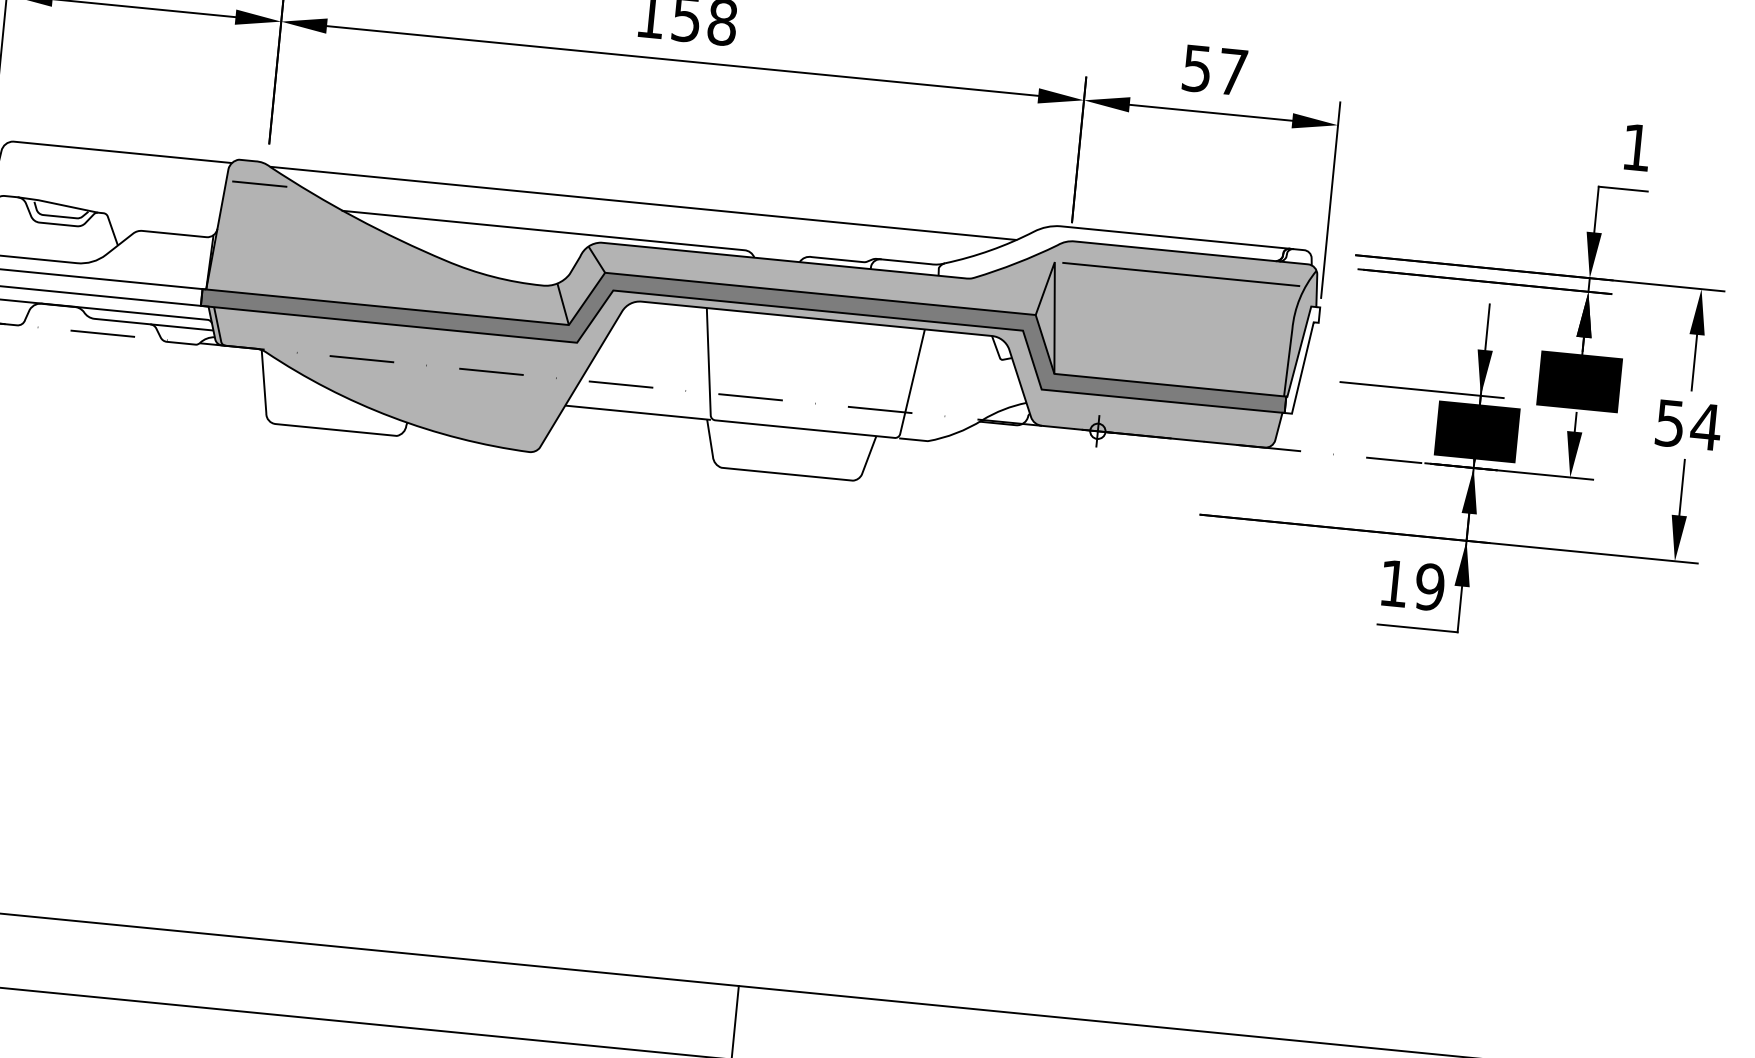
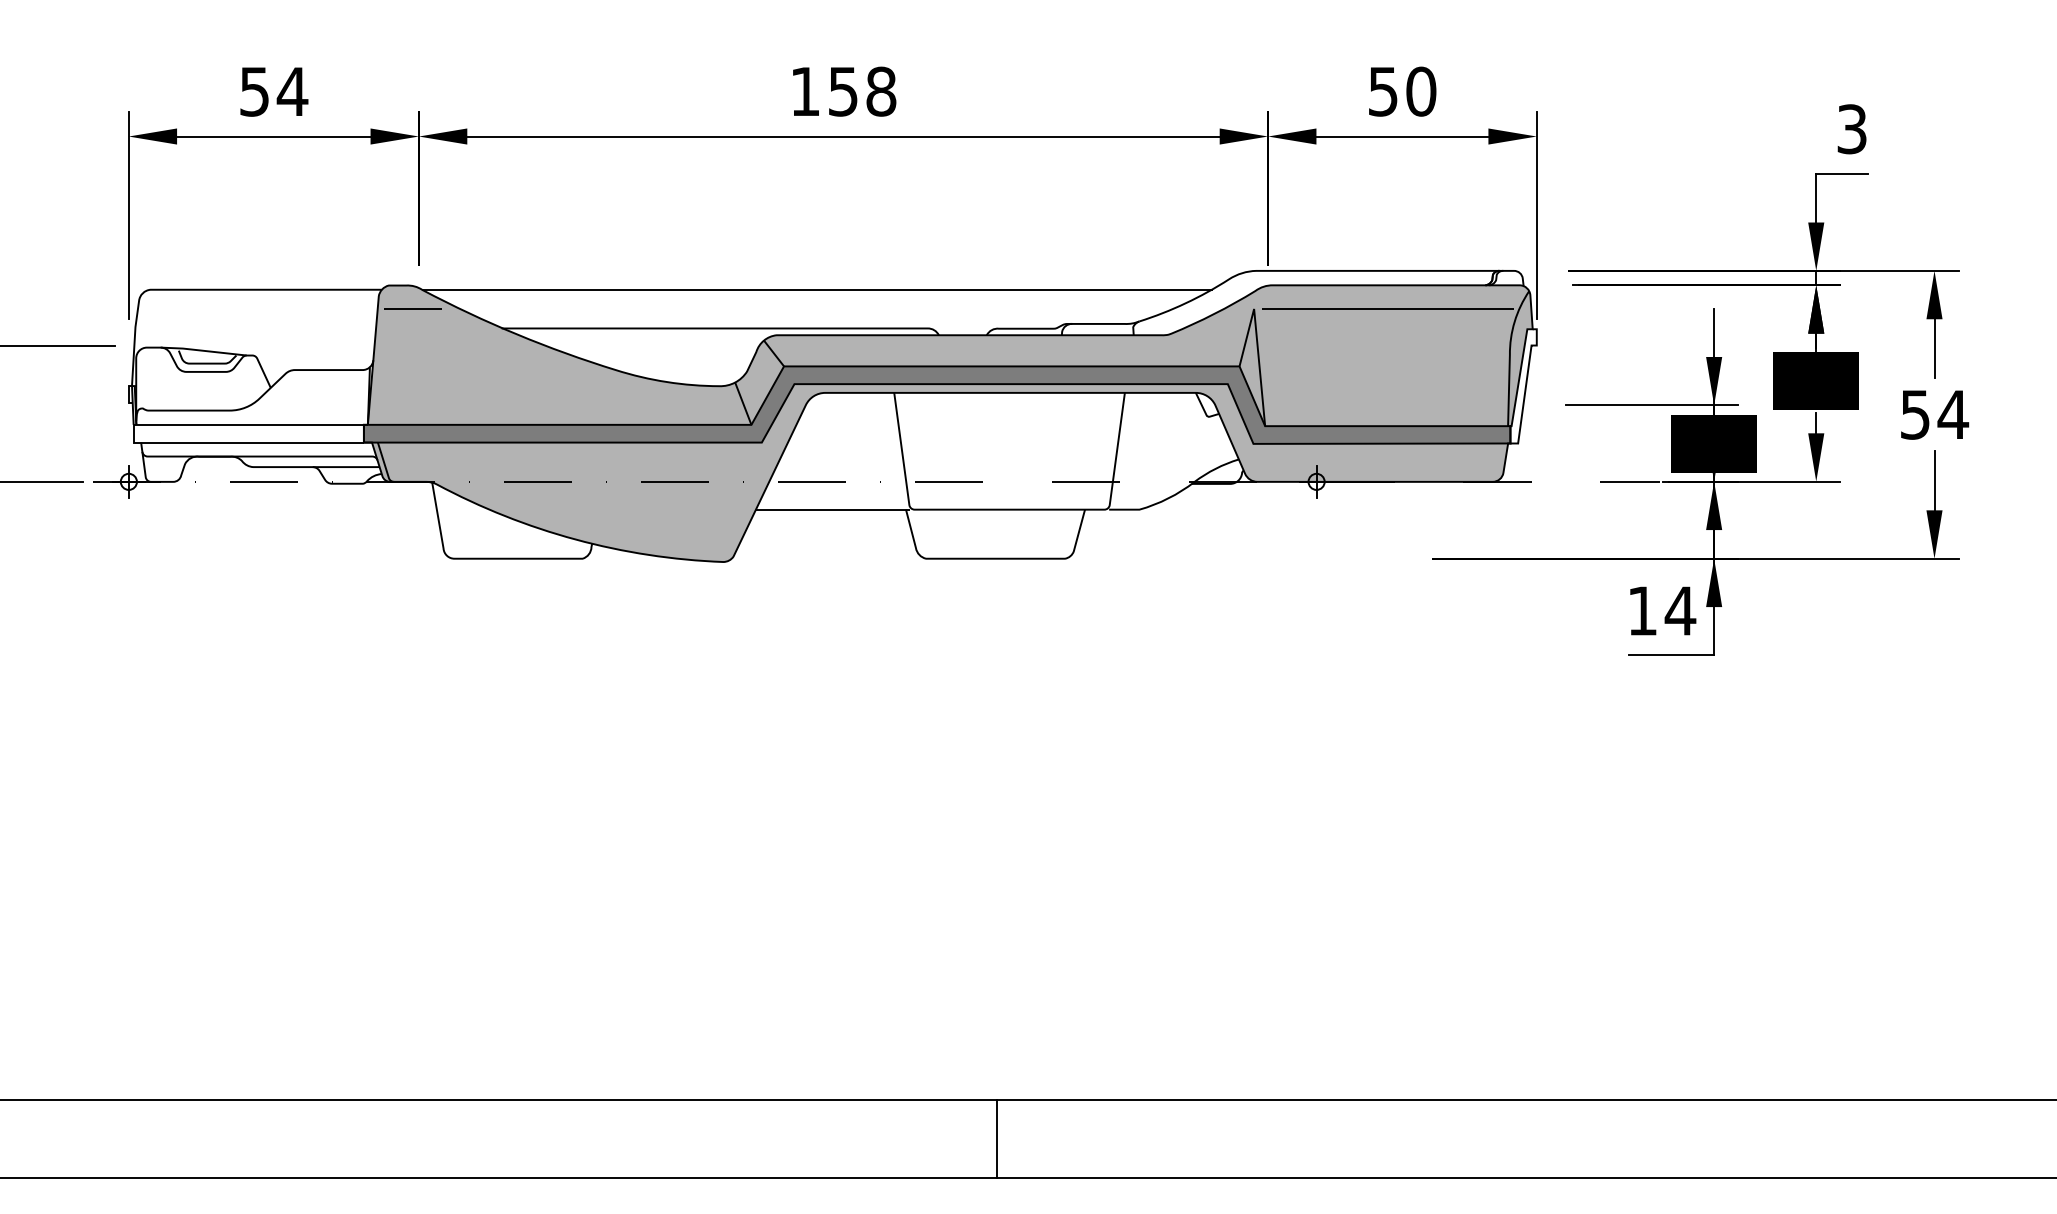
text: (1233, 72) -> (1421, 91), 57 -> 50
text: (1636, 147) -> (1851, 129), 1 -> 3
text: (1429, 587) -> (1680, 611), 19 -> 14

